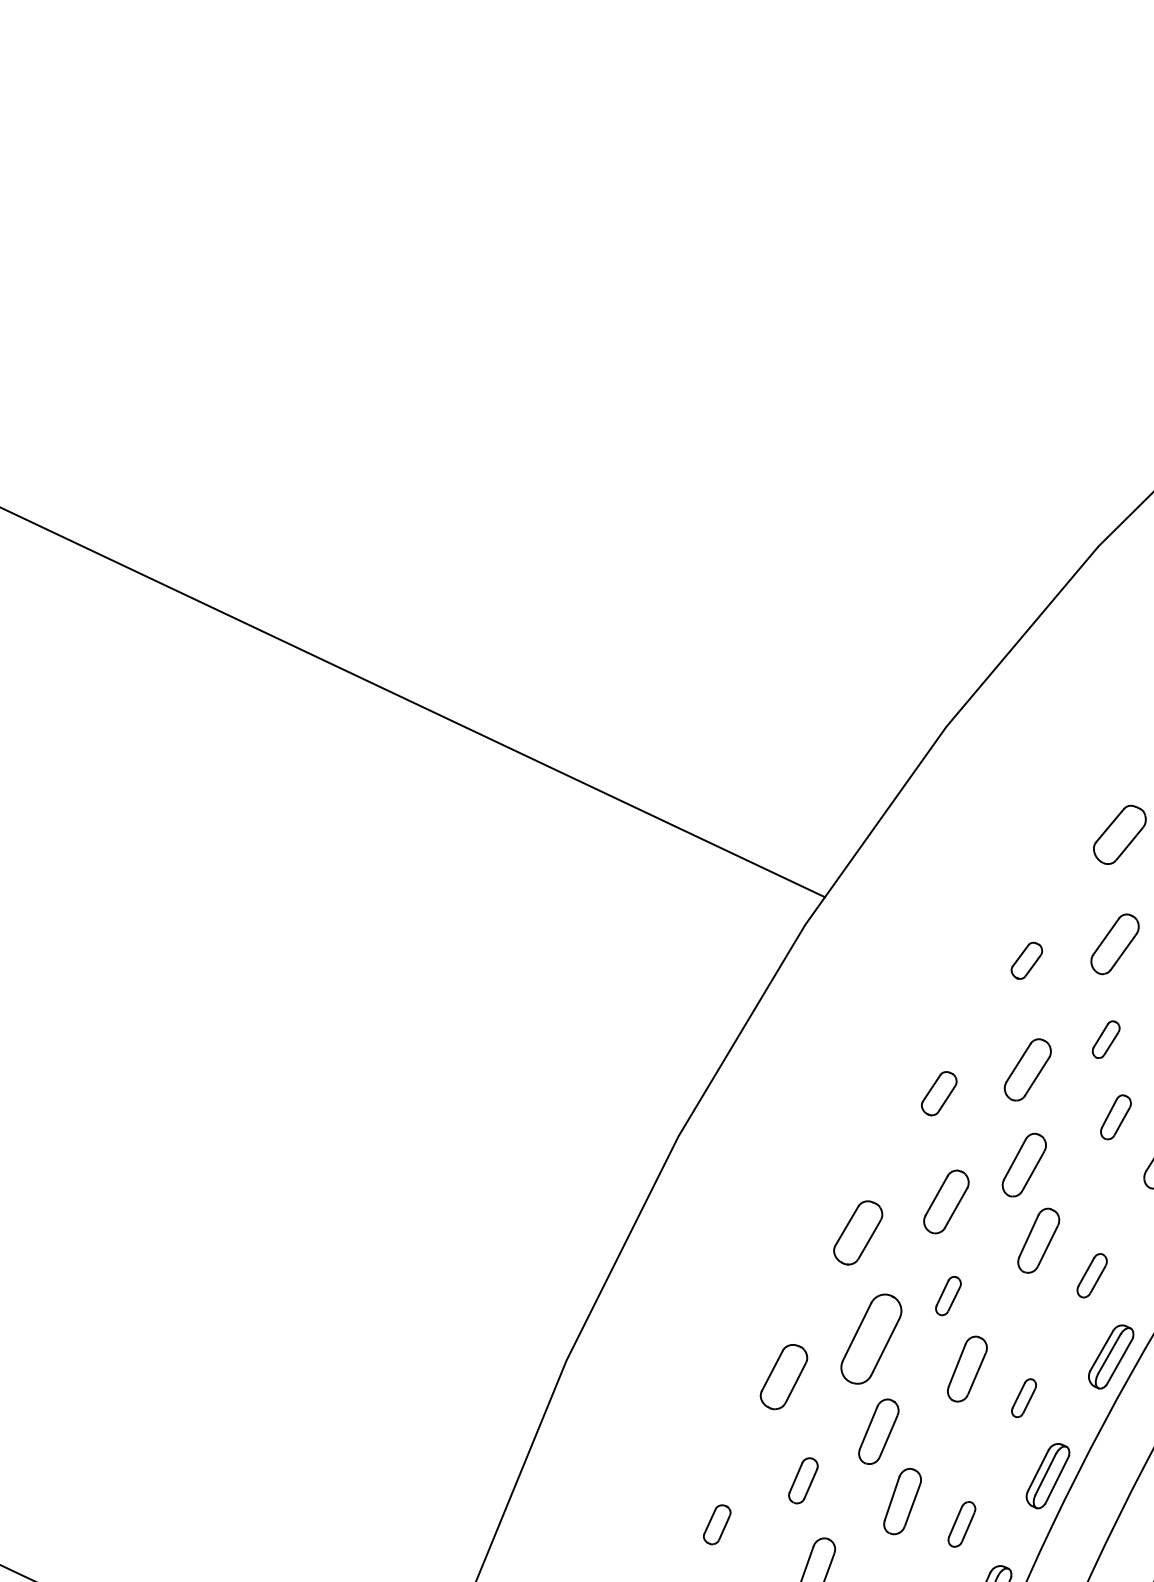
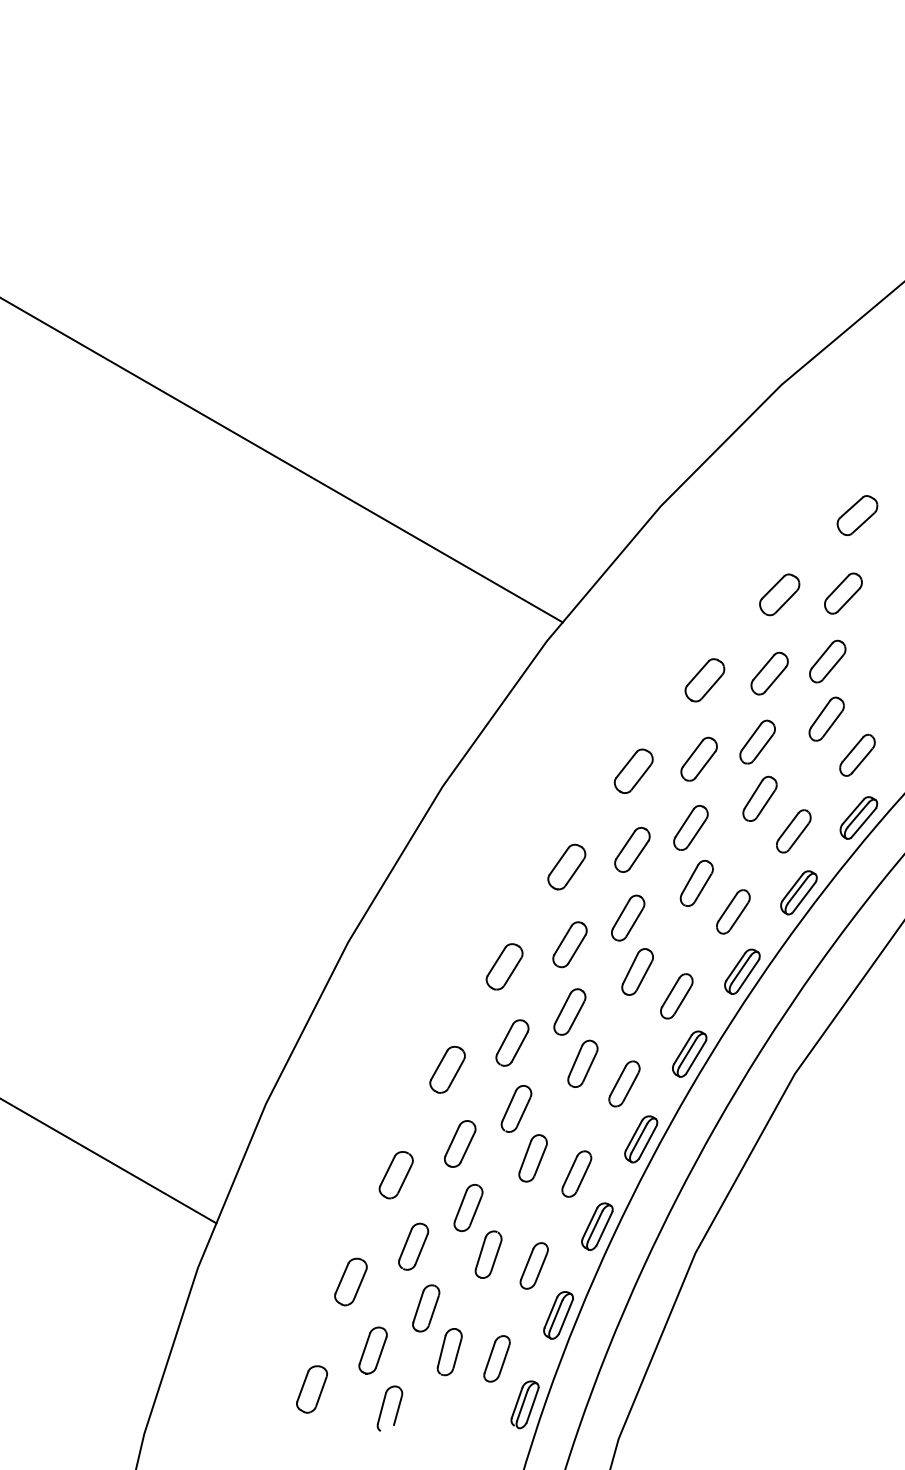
part: (1026, 961) -> (704, 680), size x1.67
part: (1105, 1038) -> (757, 741), size x1.67
part: (938, 1092) -> (633, 770), size x1.43
part: (1115, 1116) -> (759, 798), size x1.43
part: (1092, 1275) -> (733, 911), size x1.43
part: (948, 1295) -> (628, 917), size x1.67
part: (870, 1339) -> (569, 944), size x0.71
part: (1023, 1398) -> (676, 996), size x1.67
part: (803, 1480) -> (512, 1042), size x1.43
part: (961, 1523) -> (624, 1083), size x1.43
part: (717, 1524) -> (447, 1069), size x1.67

